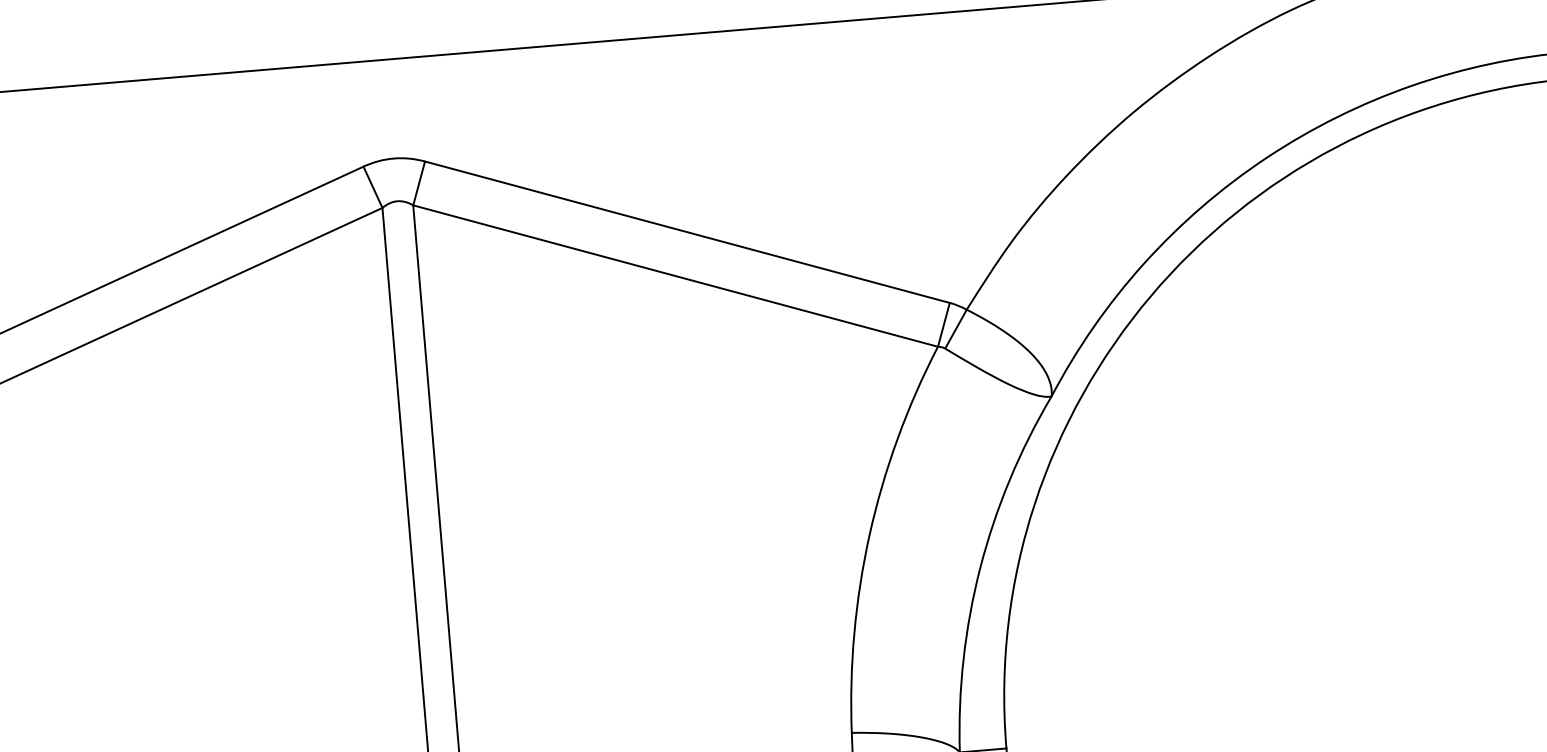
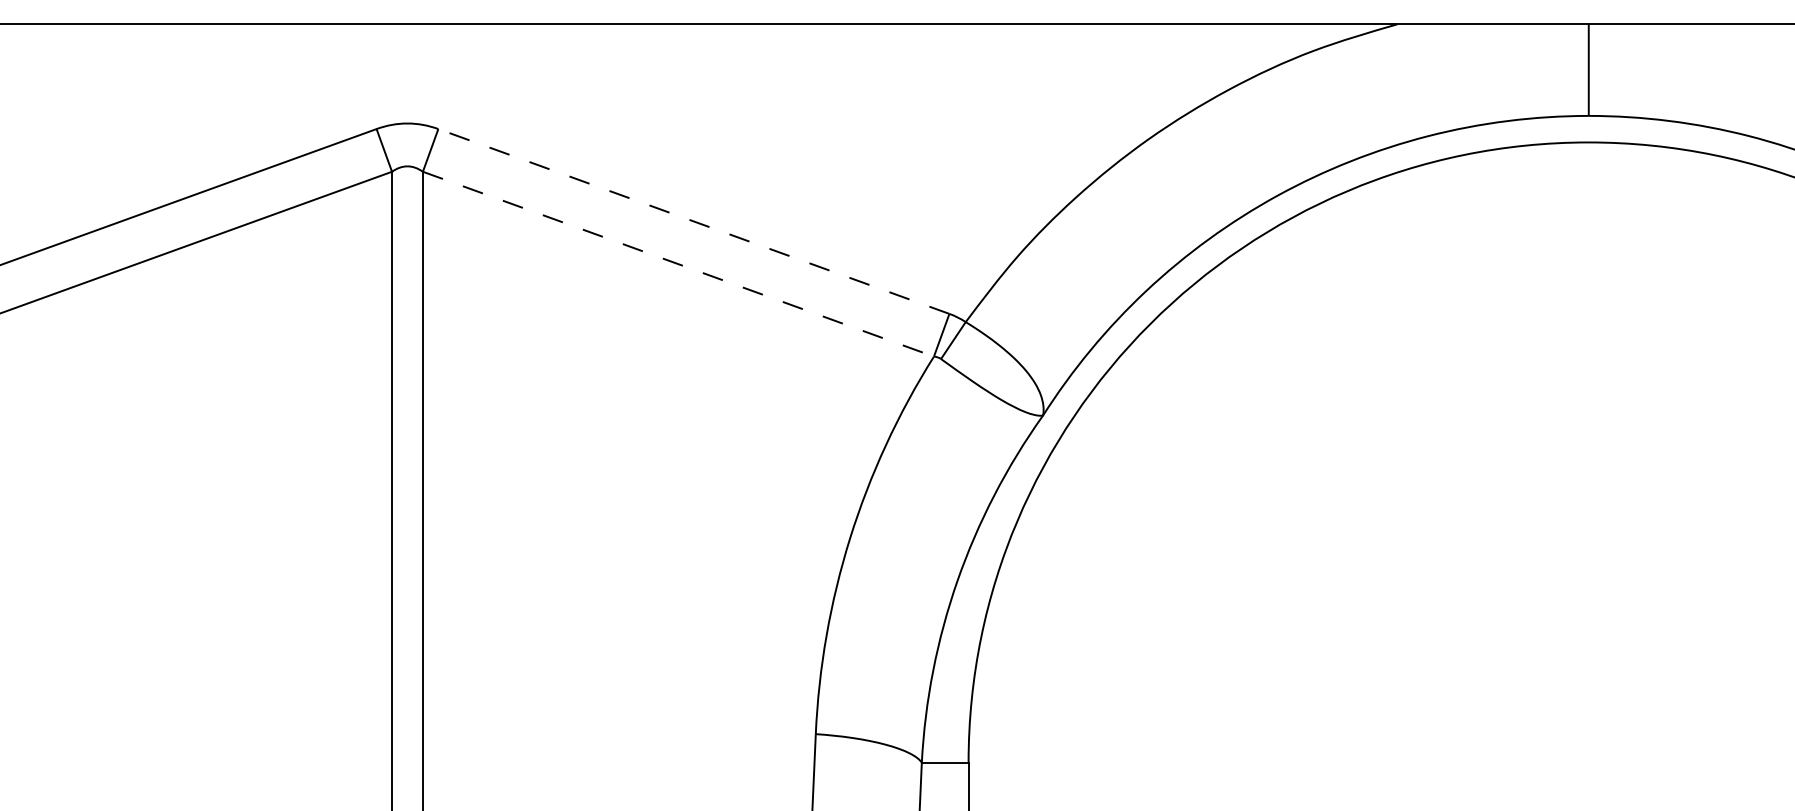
line: (687, 232) -> (693, 221), solid -> dashed
line: (675, 276) -> (678, 264), solid -> dashed

